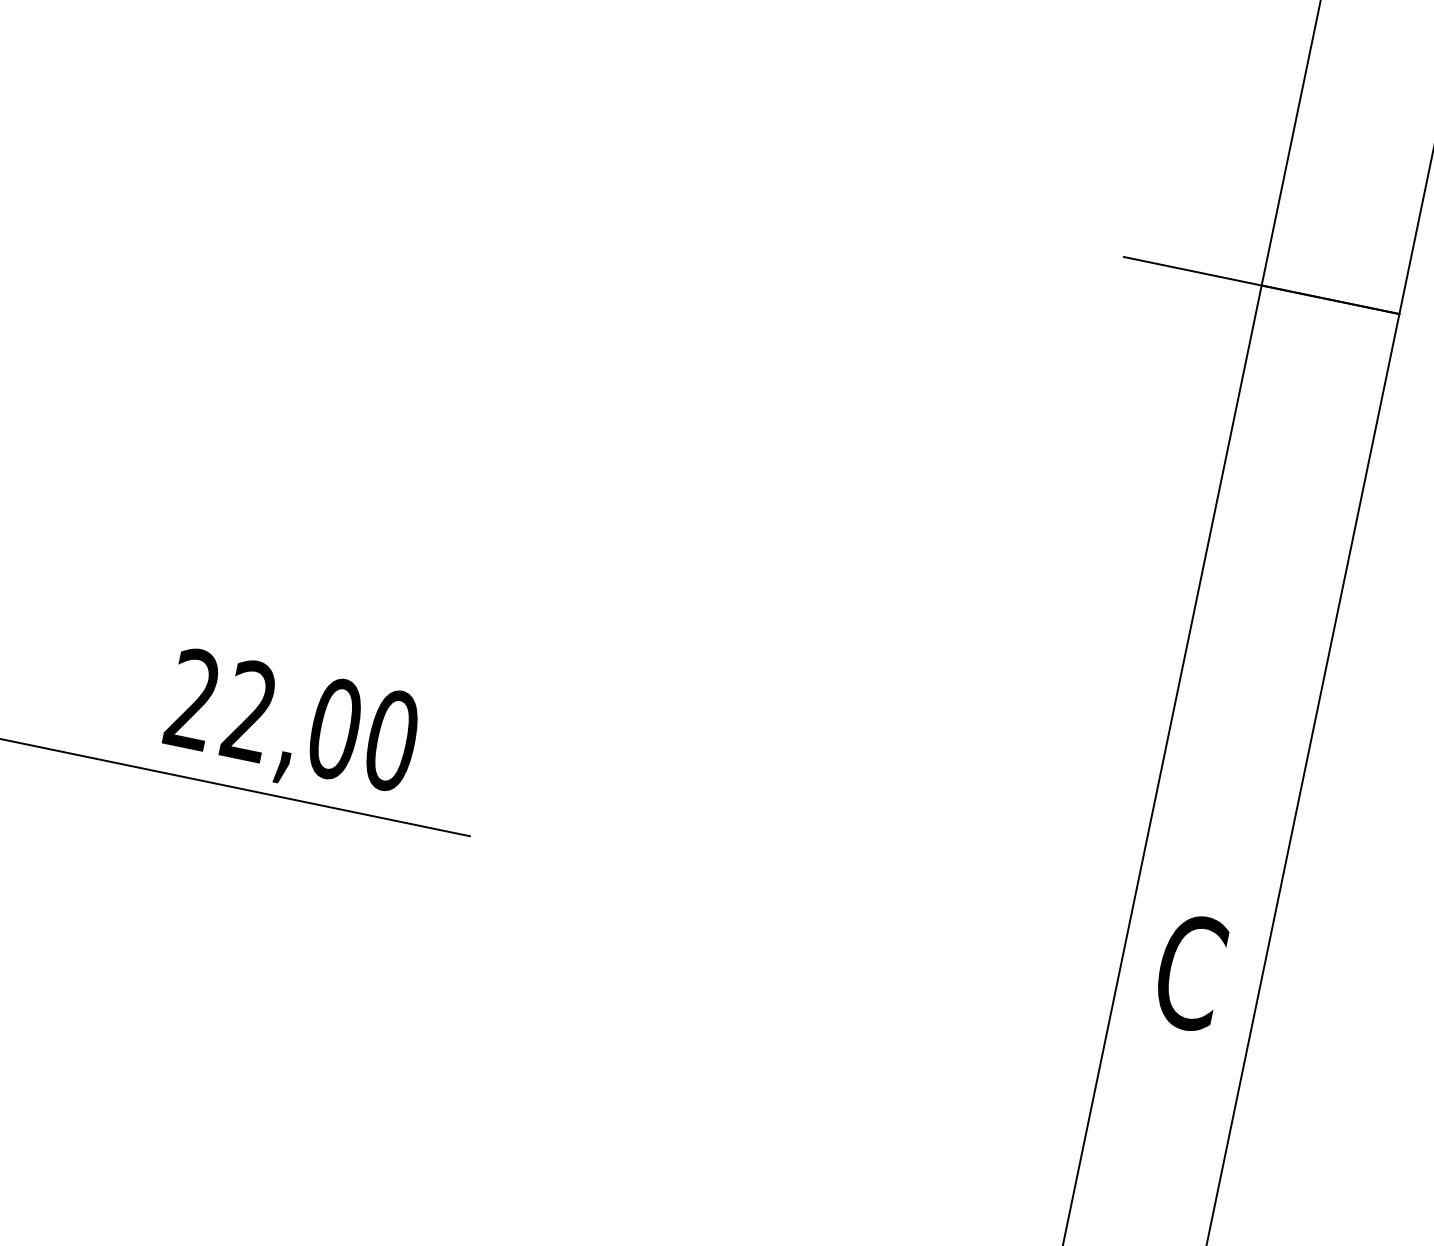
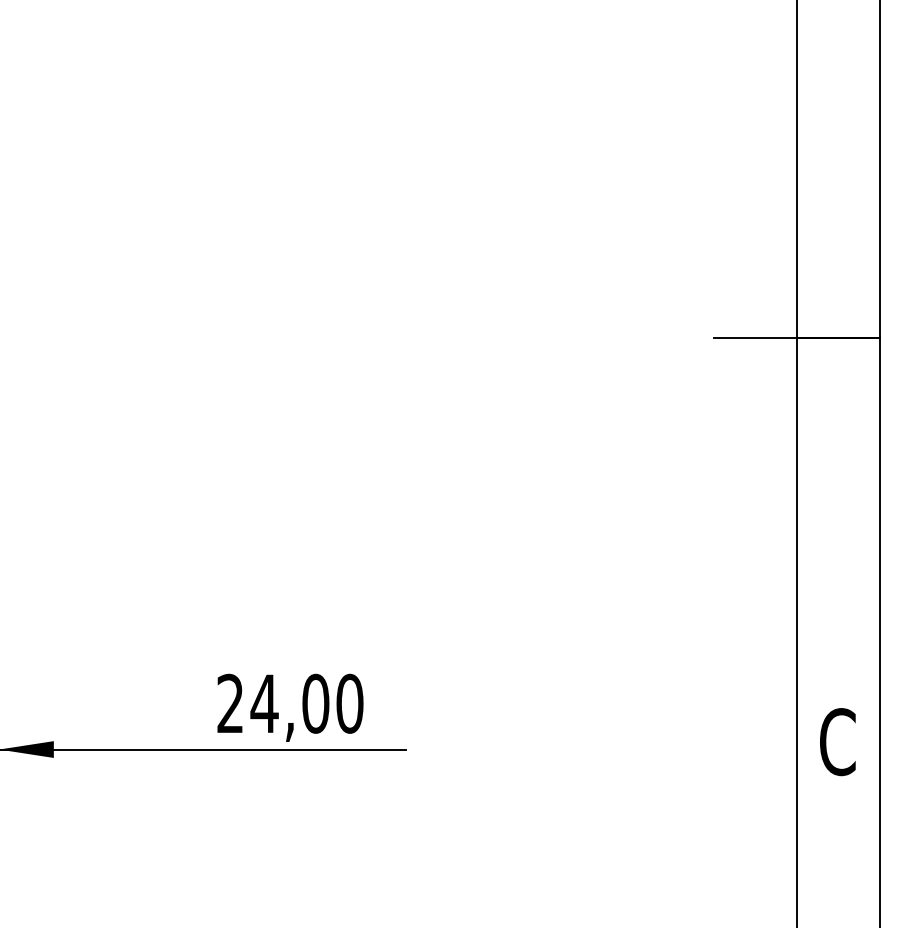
text: (250, 709) -> (264, 702), 22,00 -> 24,00

